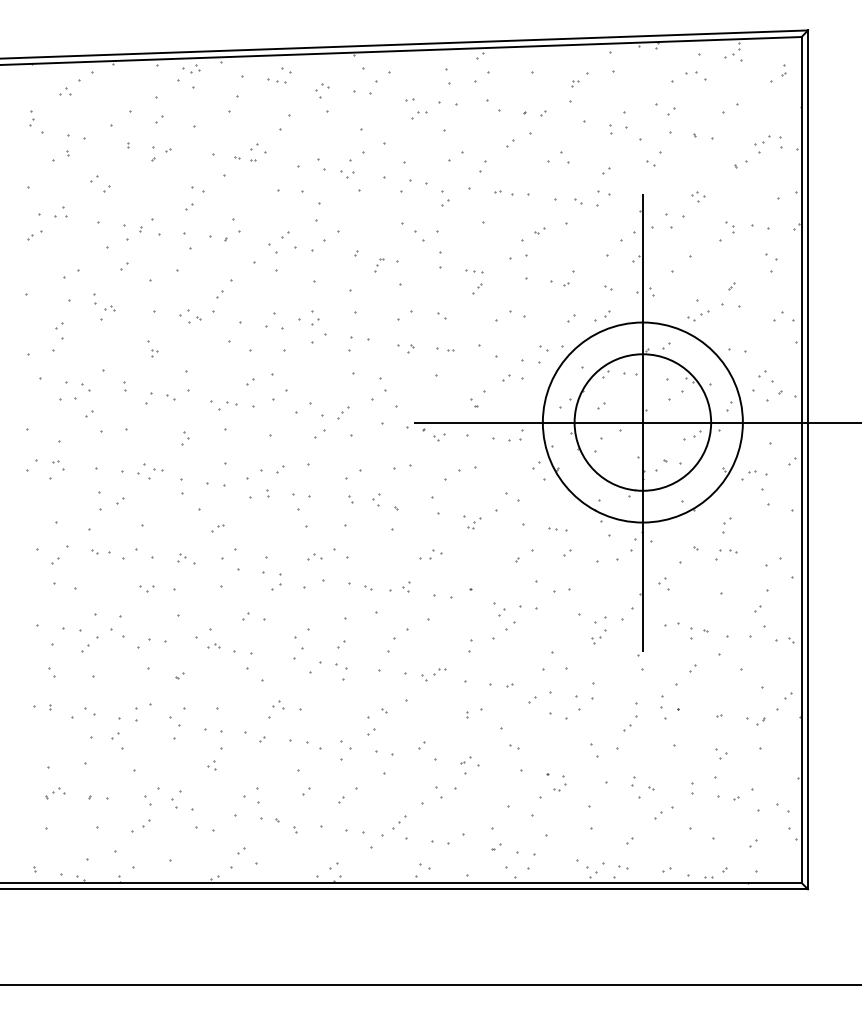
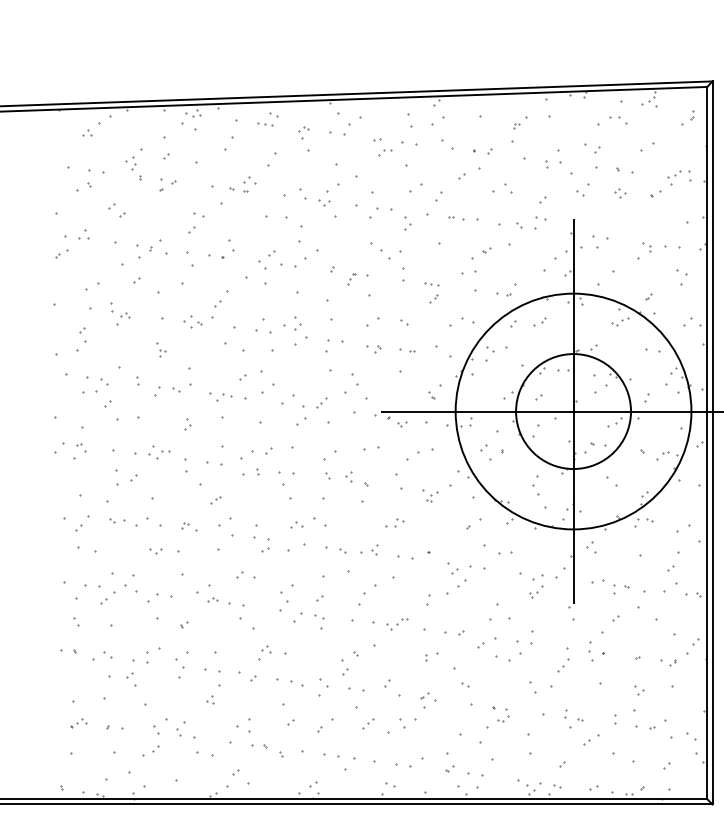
part: (31, 118) -> (133, 163), moved
part: (698, 196) -> (620, 193), moved
circle: (642, 422) -> (573, 411), size x1.4
part: (399, 822) -> (368, 723), moved

